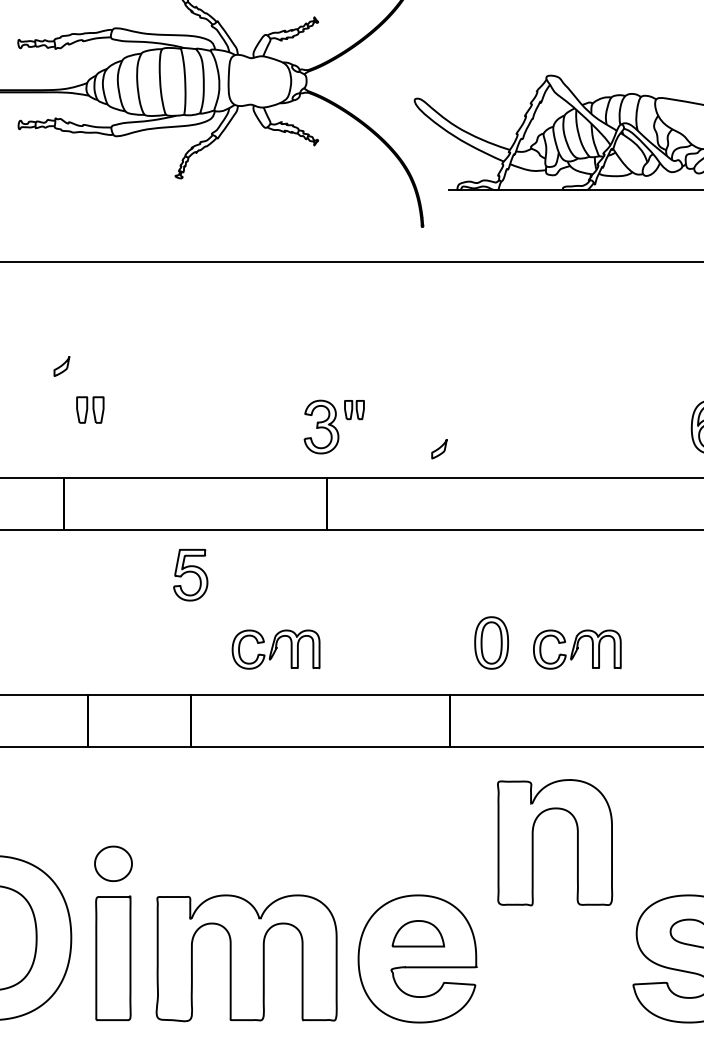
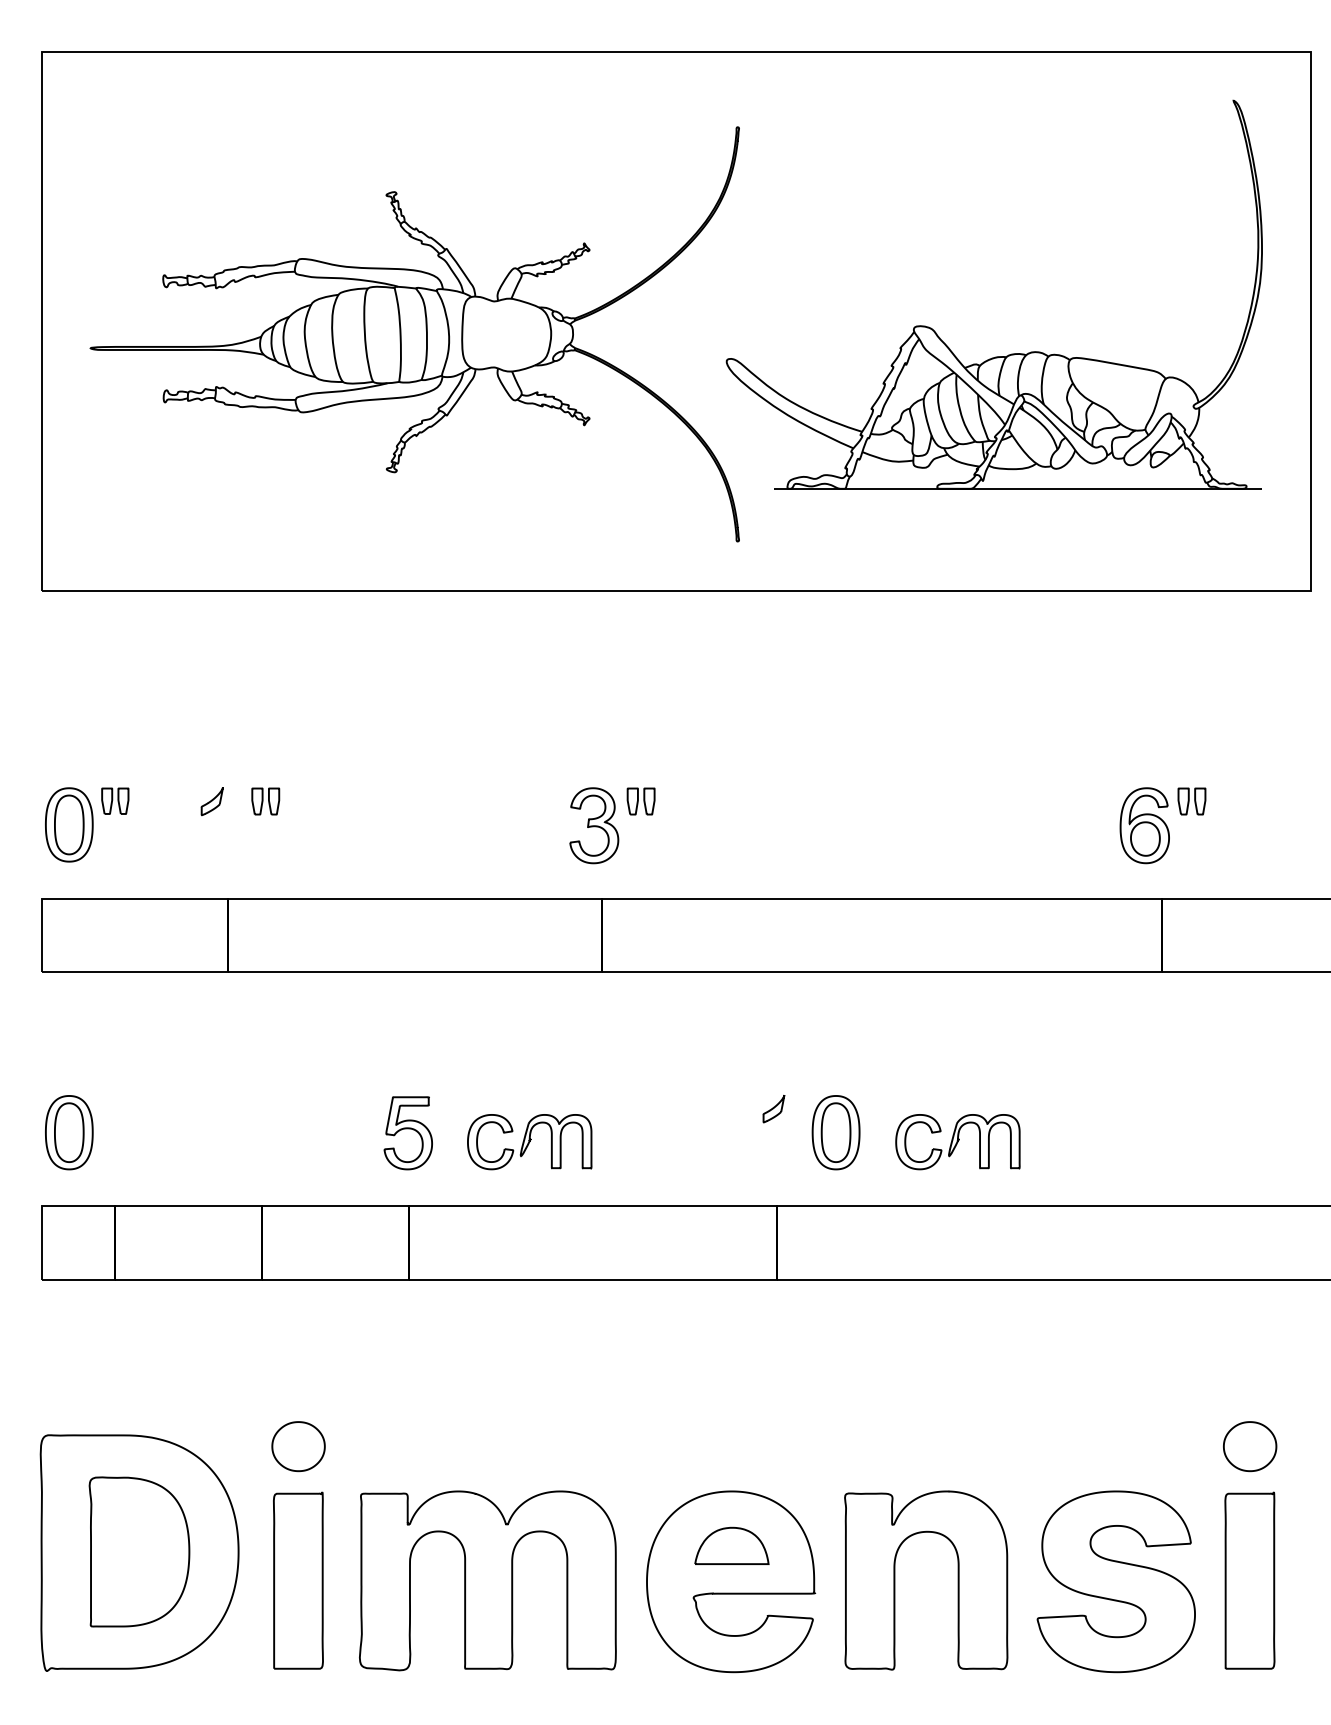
part: (61, 366) -> (211, 801), moved
part: (90, 410) -> (265, 801), size x0.71
part: (439, 449) -> (773, 1109), moved
part: (190, 575) -> (407, 1133), moved
part: (533, 842) -> (895, 1580), moved

